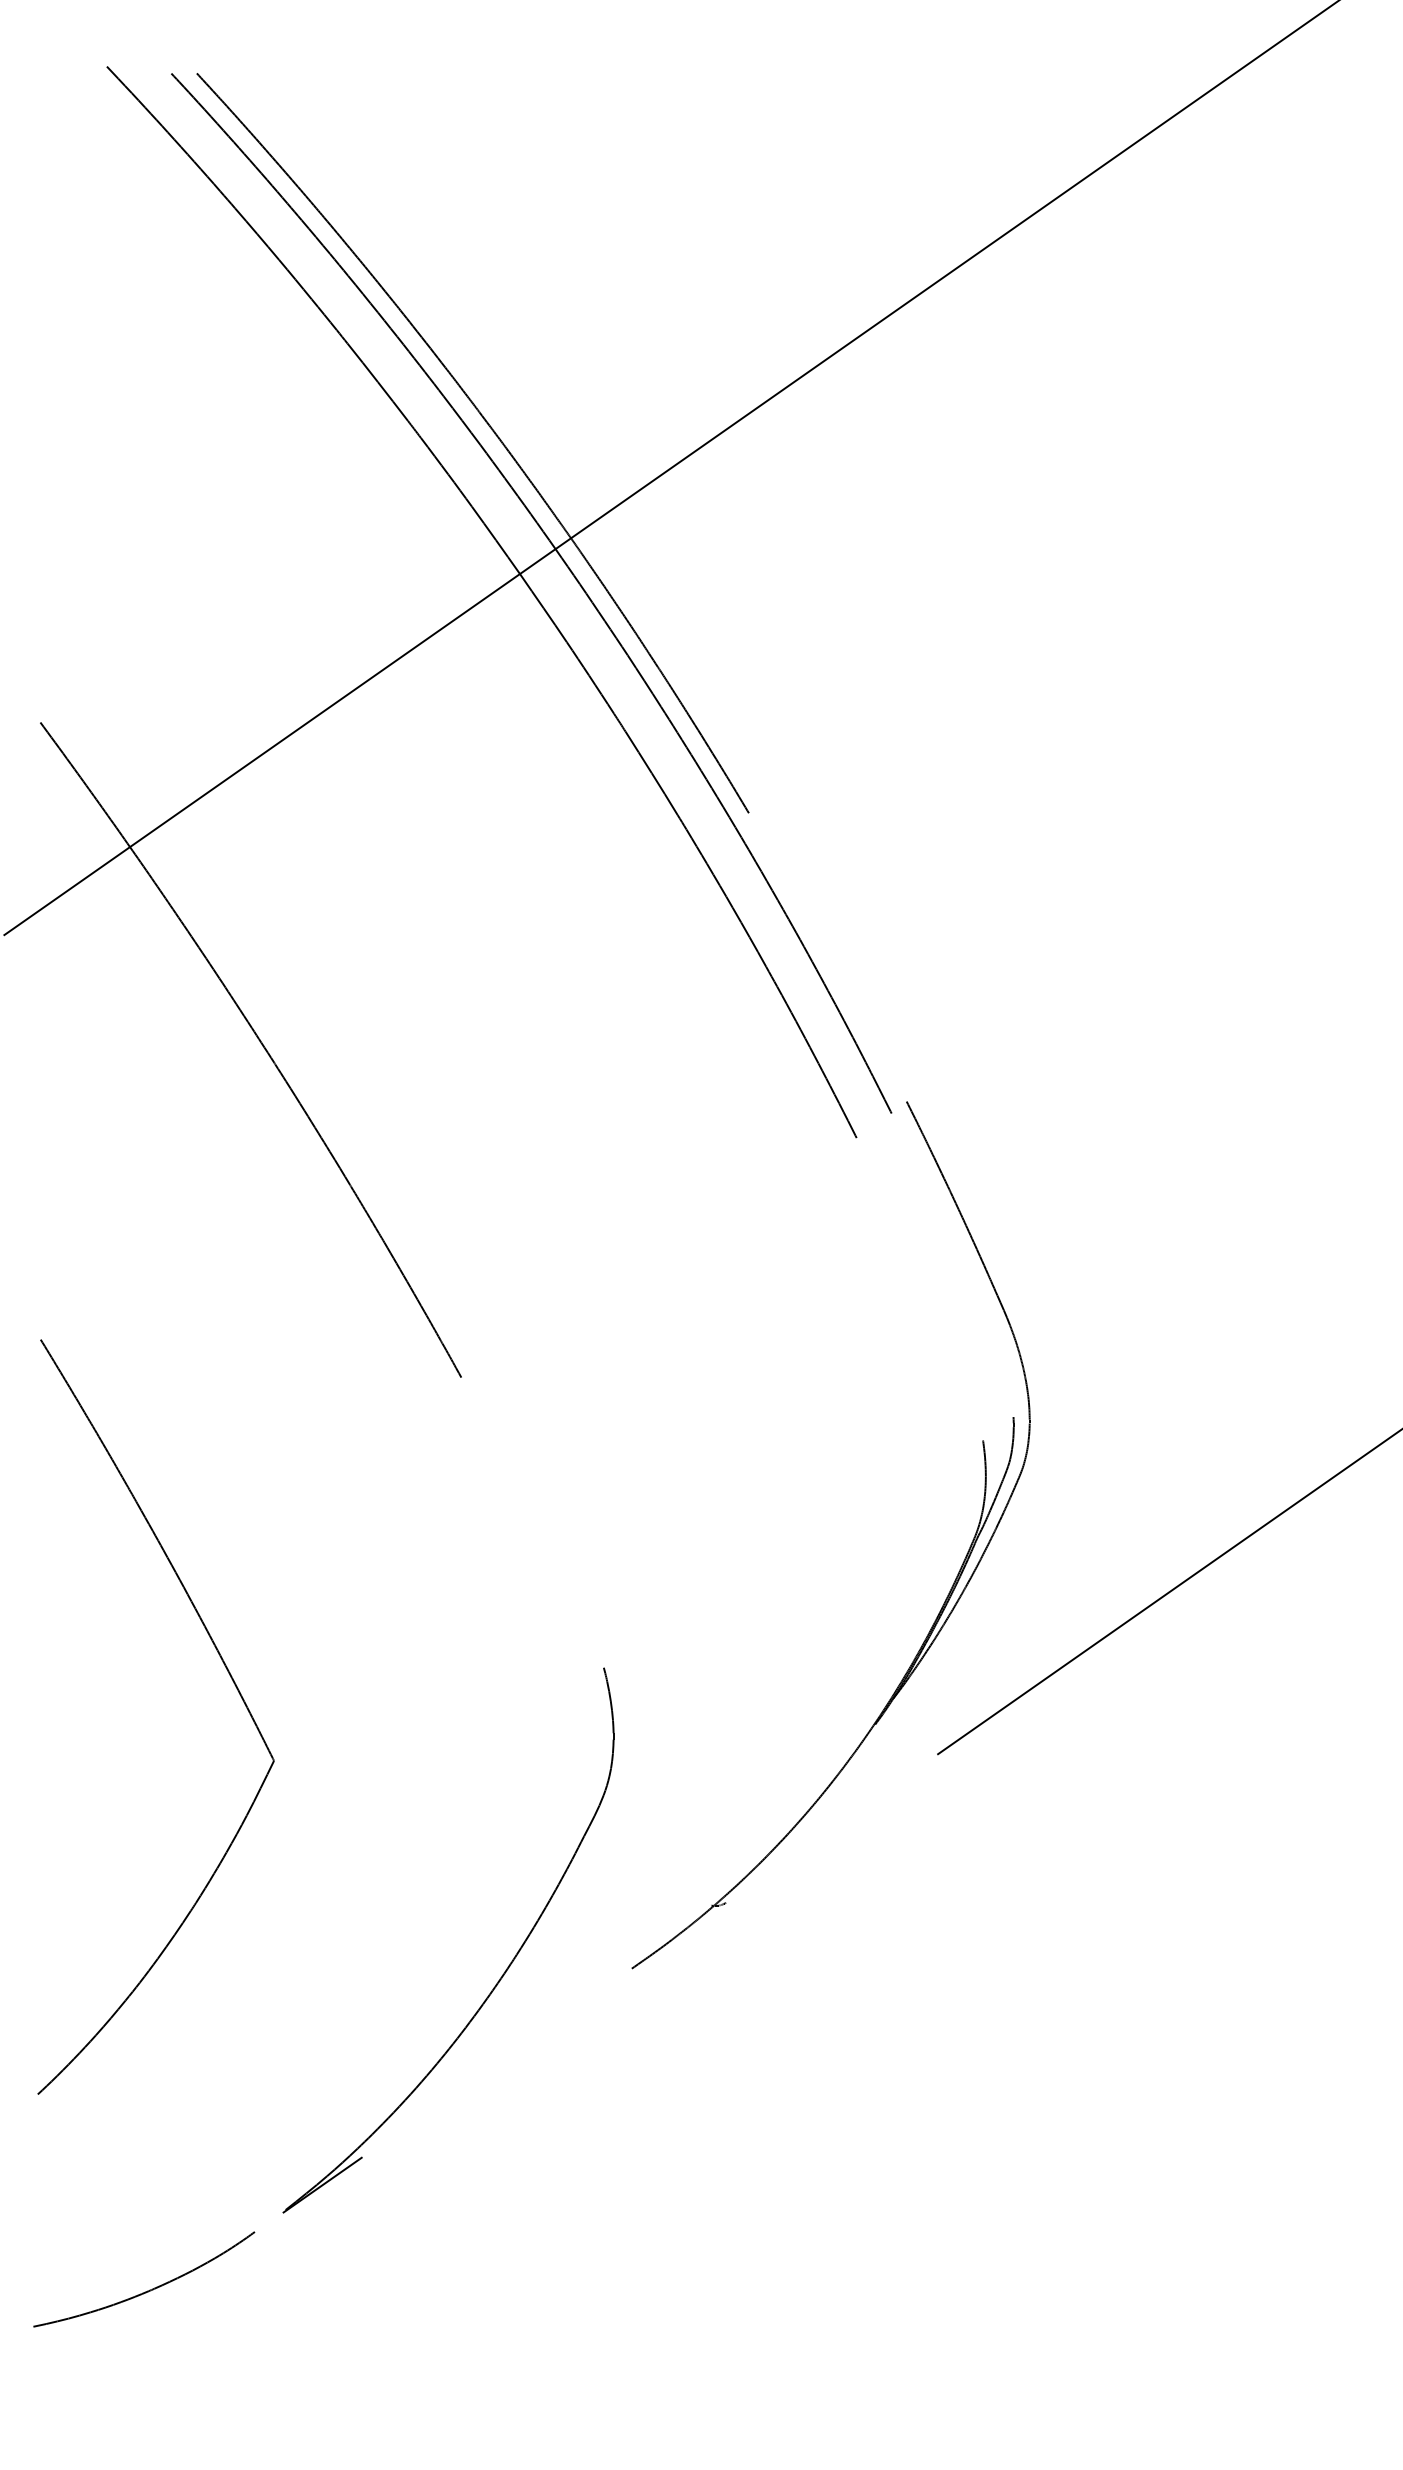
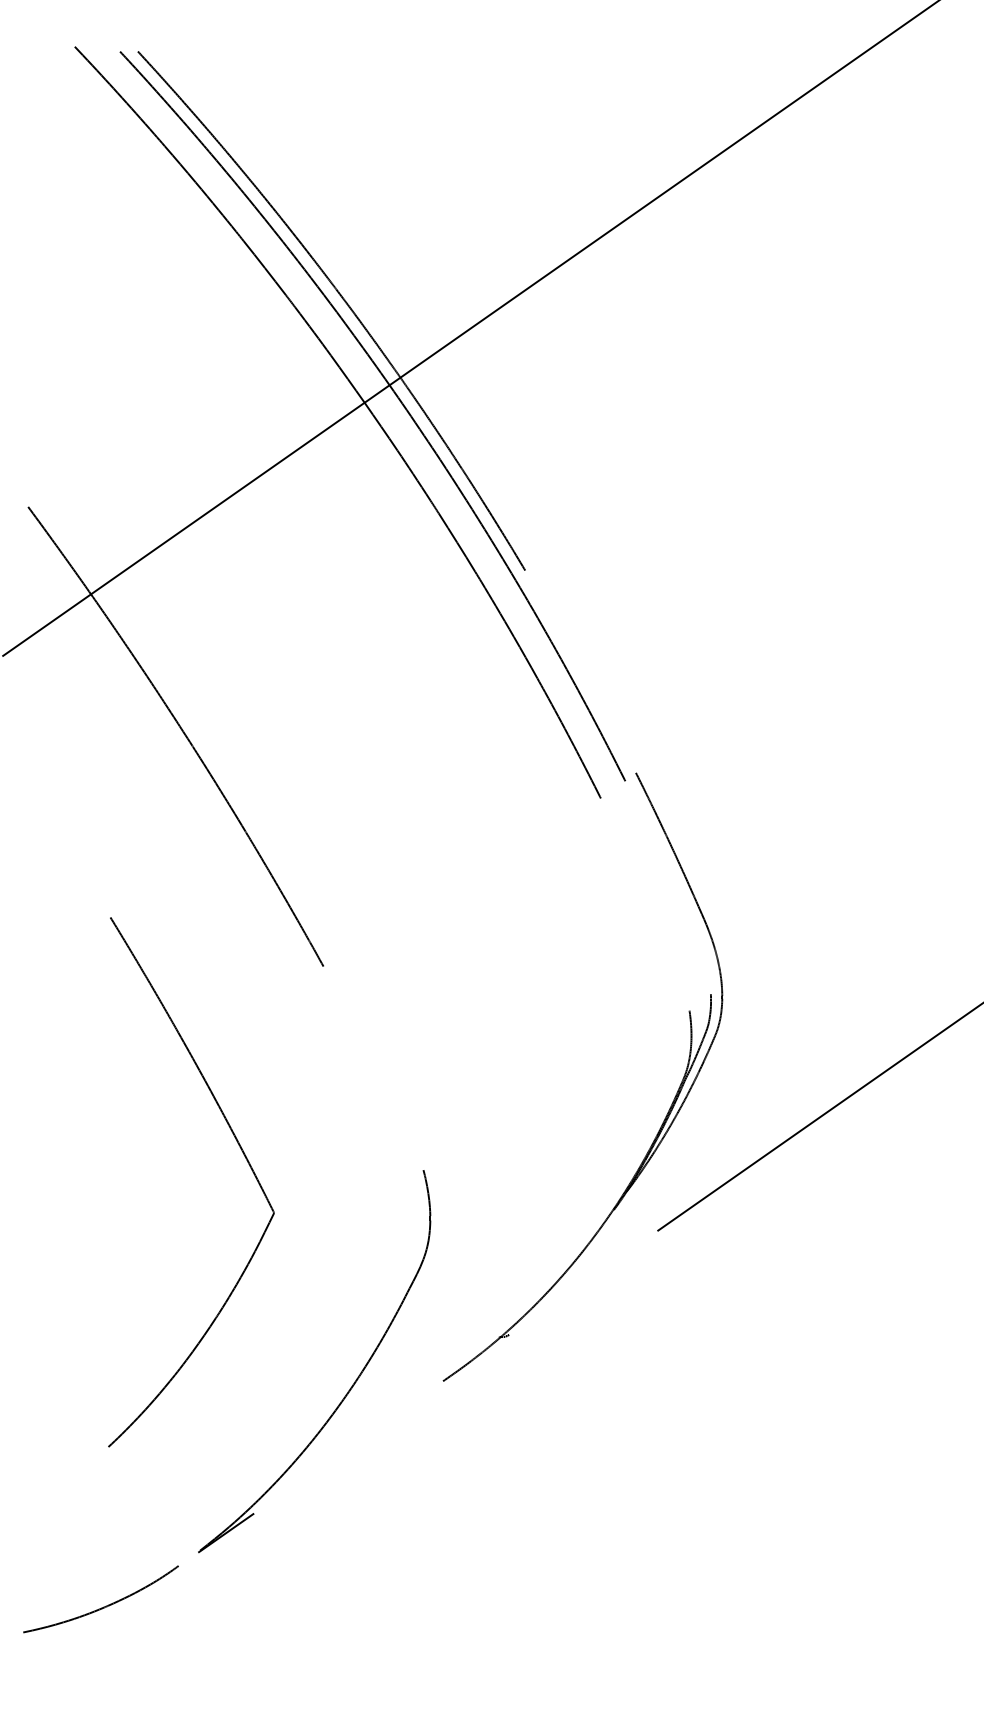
part: (231, 1679) -> (244, 1155), moved

